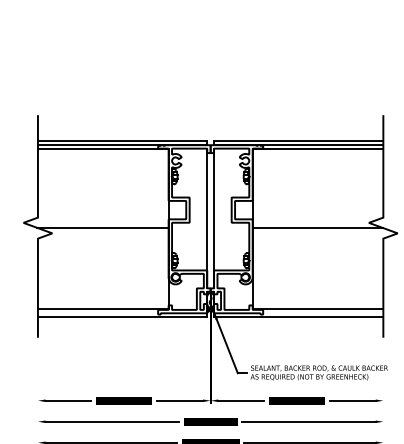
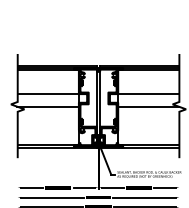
line: (101, 199) -> (47, 93), added
line: (317, 199) -> (148, 93), added

